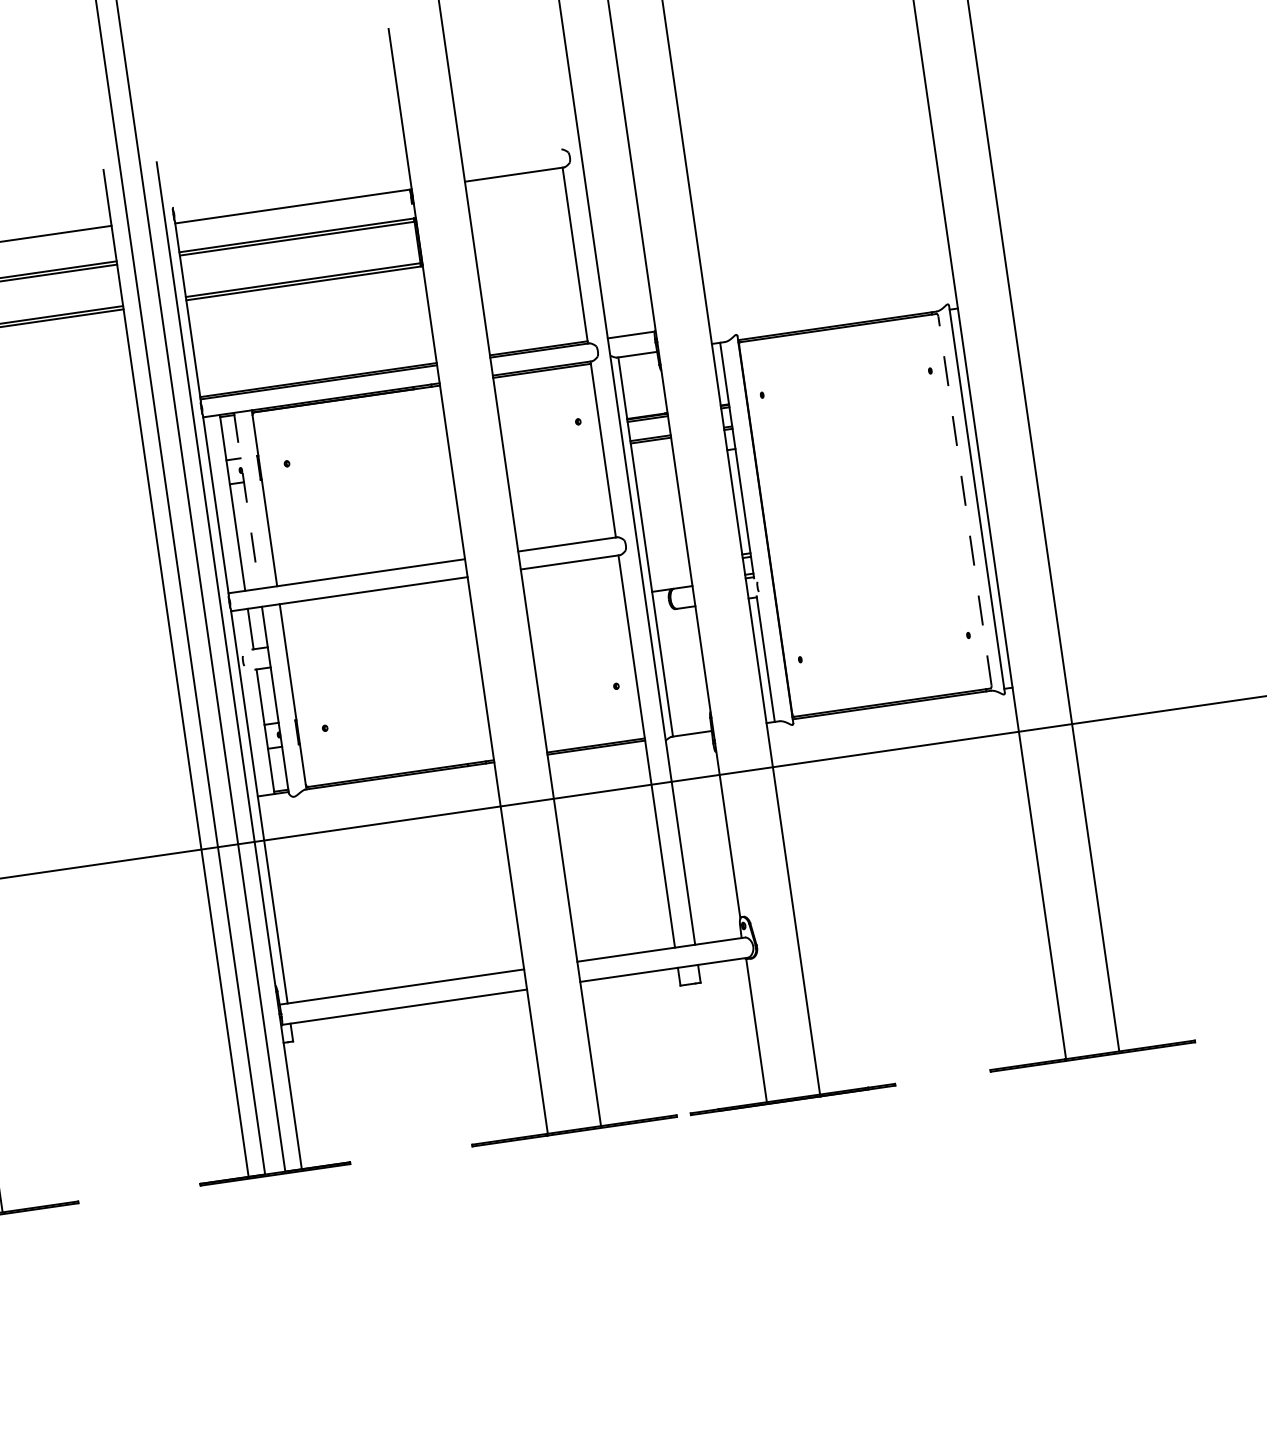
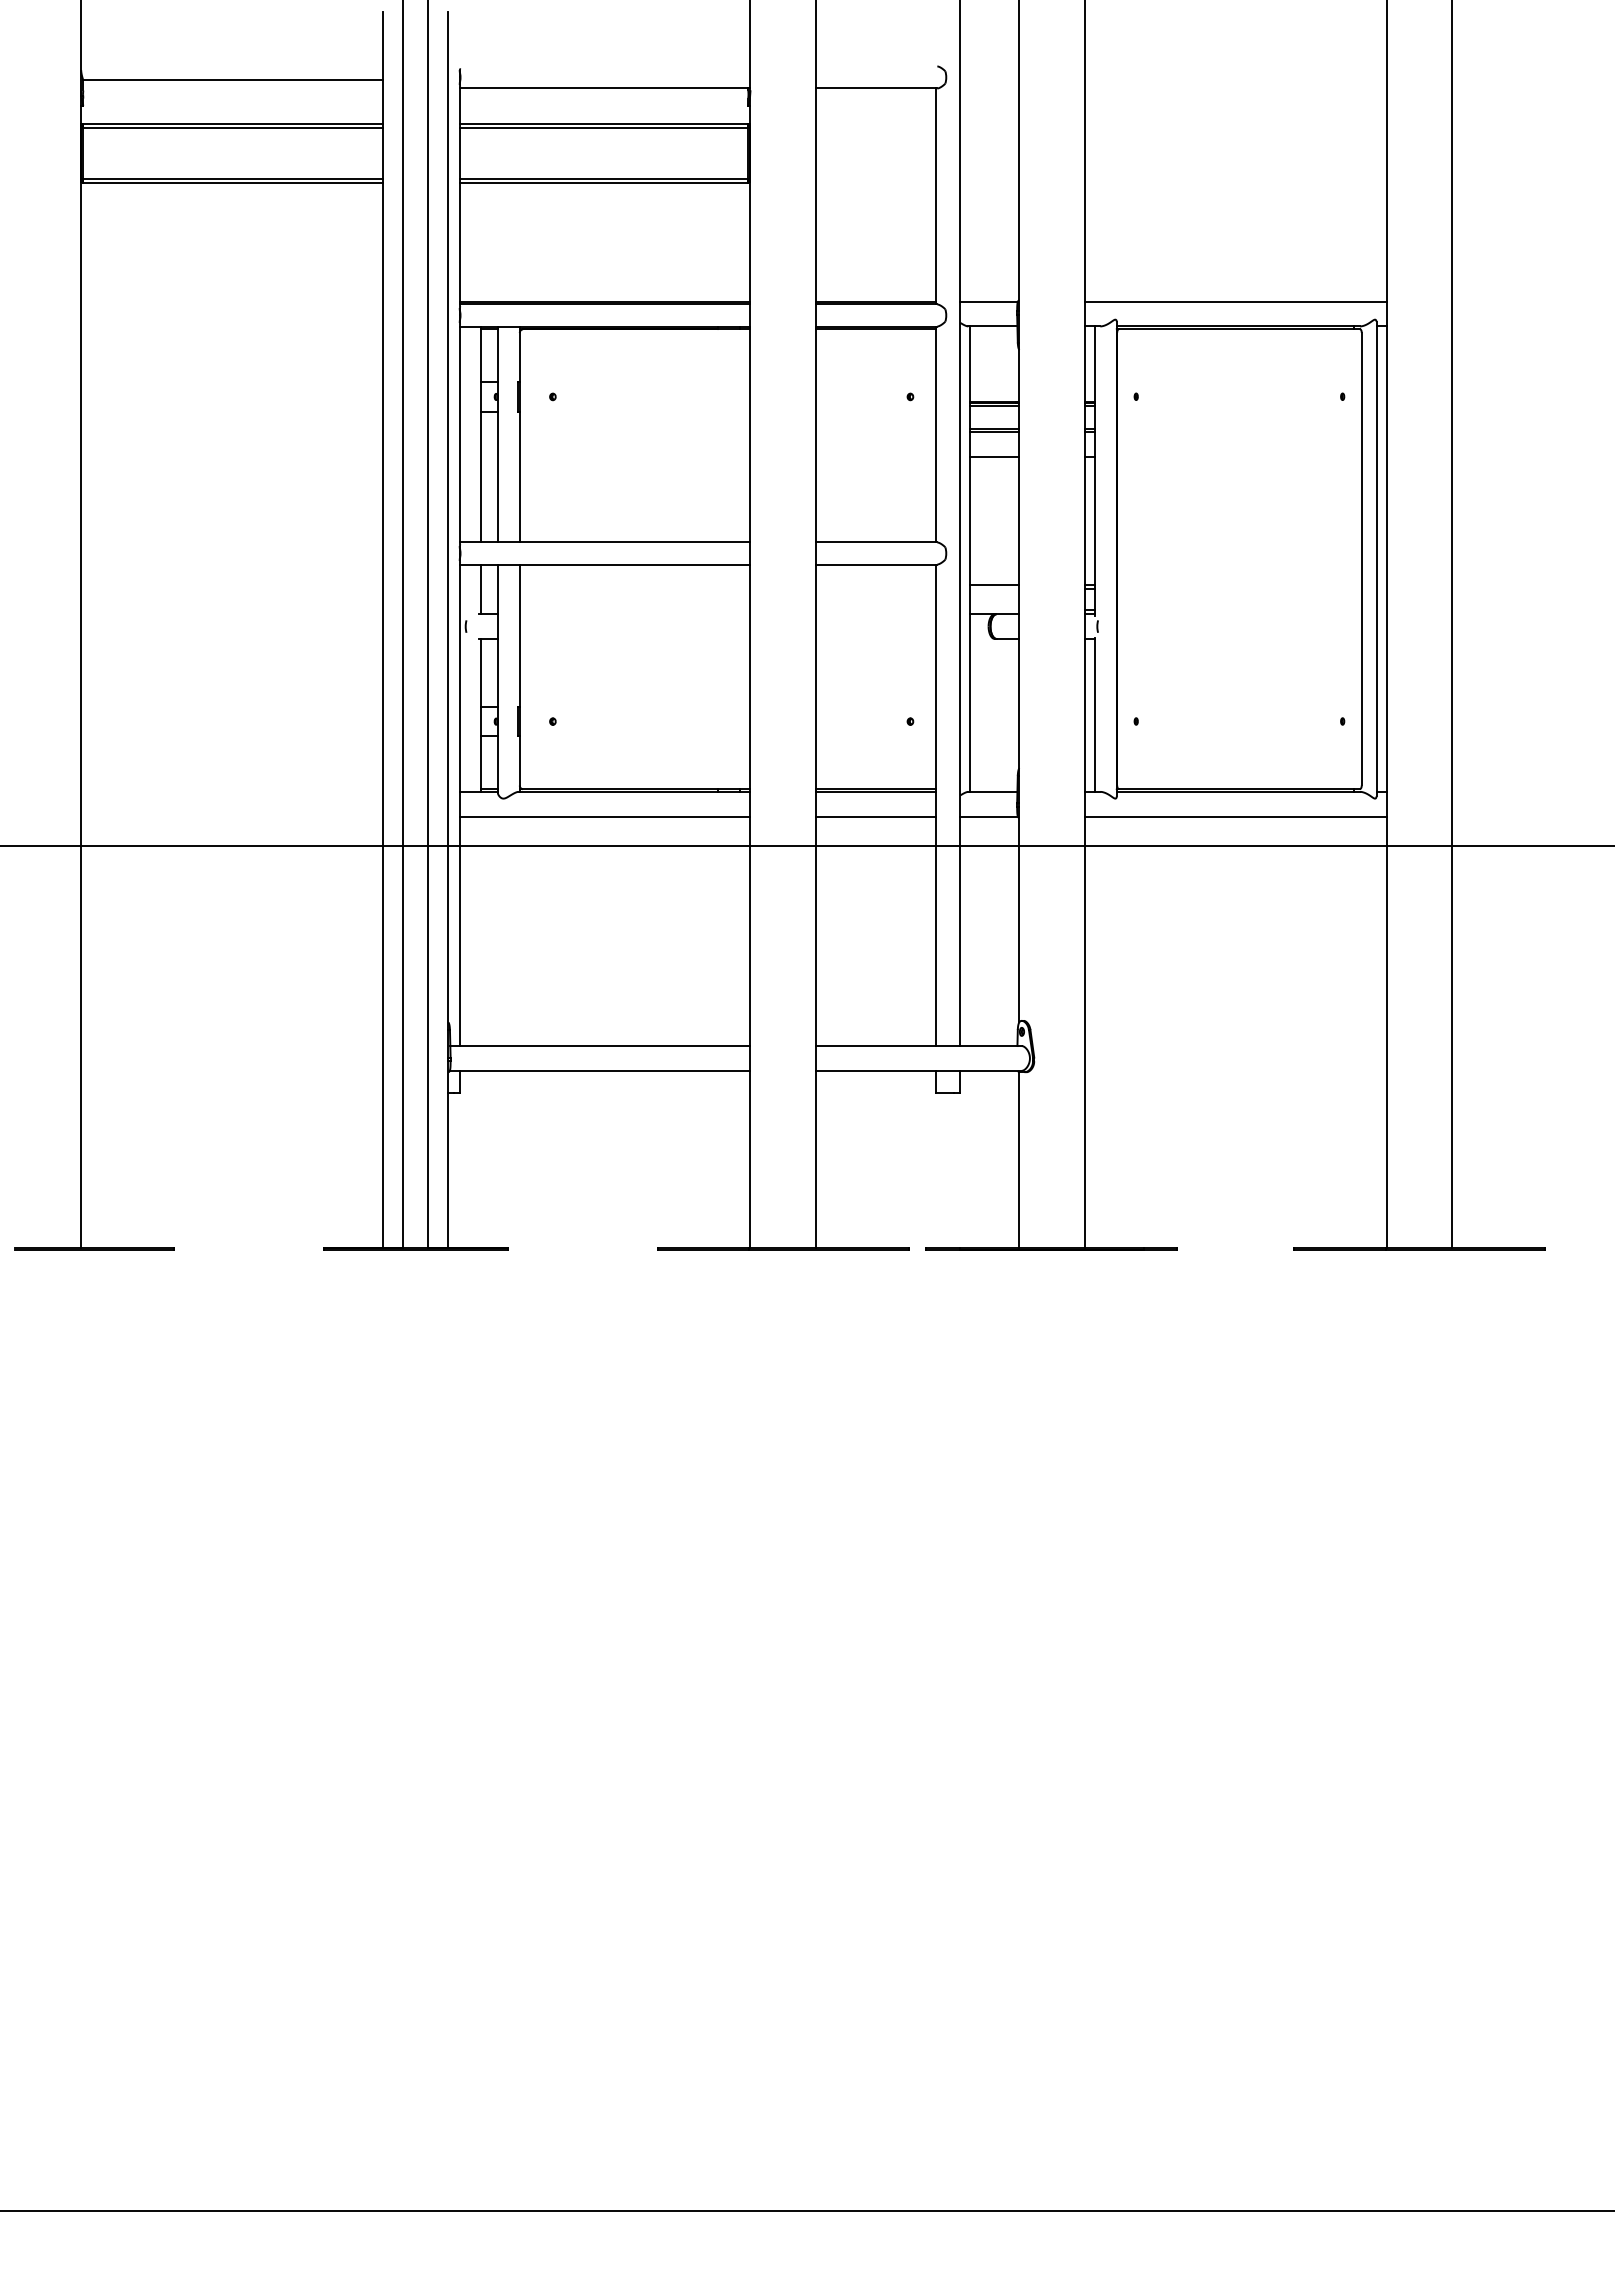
line: (831, 305) -> (1235, 301), added
line: (653, 460) -> (994, 456), added
line: (246, 500) -> (497, 434), dashed -> solid
line: (964, 500) -> (1361, 558), dashed -> solid
line: (668, 564) -> (994, 584), added
line: (892, 725) -> (1235, 816), added
line: (691, 754) -> (988, 816), added
line: (599, 767) -> (875, 816), added
line: (379, 799) -> (605, 816), added

